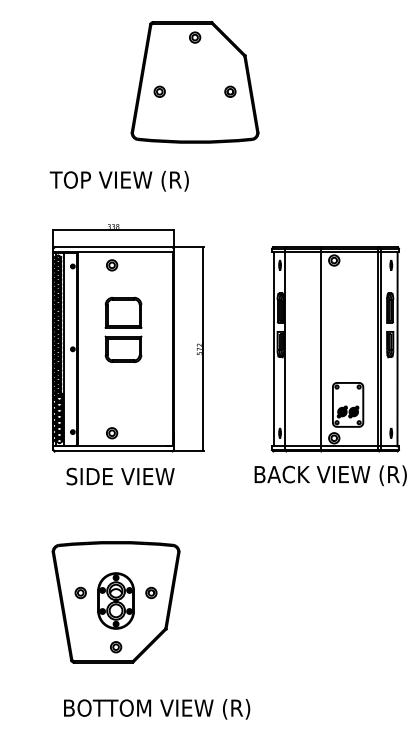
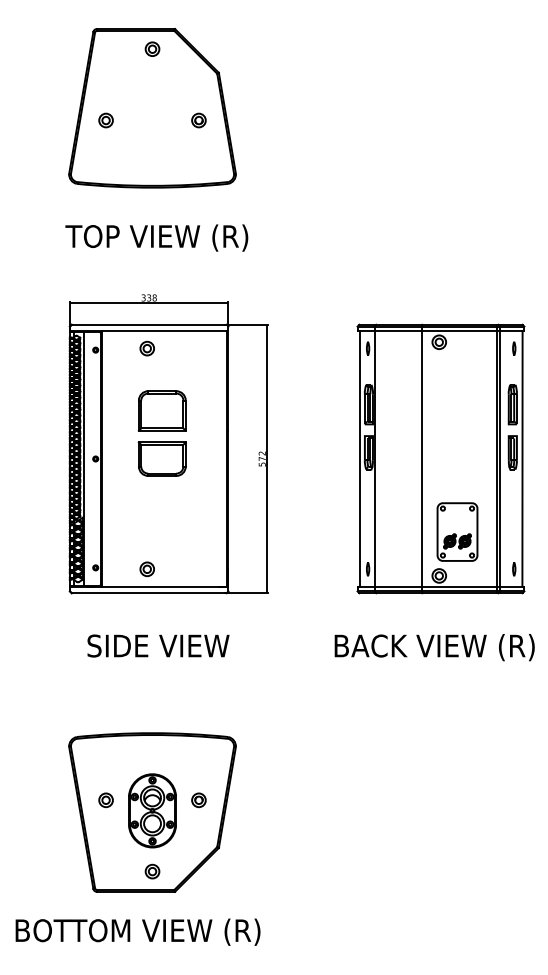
part: (194, 82) -> (151, 108), moved
text: (330, 475) -> (434, 647), moved
text: (120, 476) -> (158, 645), moved
part: (115, 602) -> (151, 812), moved
text: (157, 709) -> (138, 932), moved

